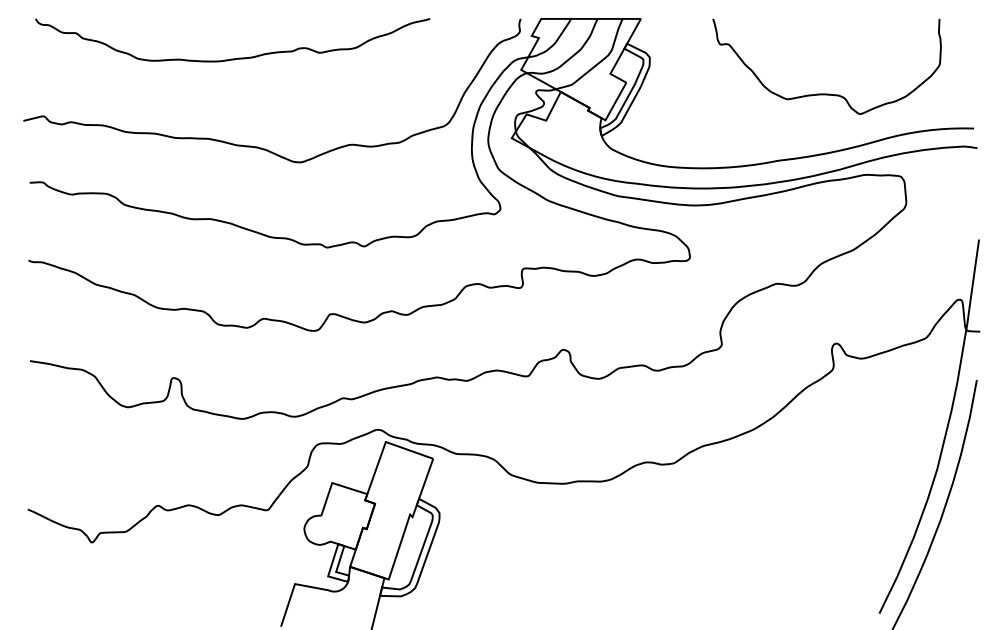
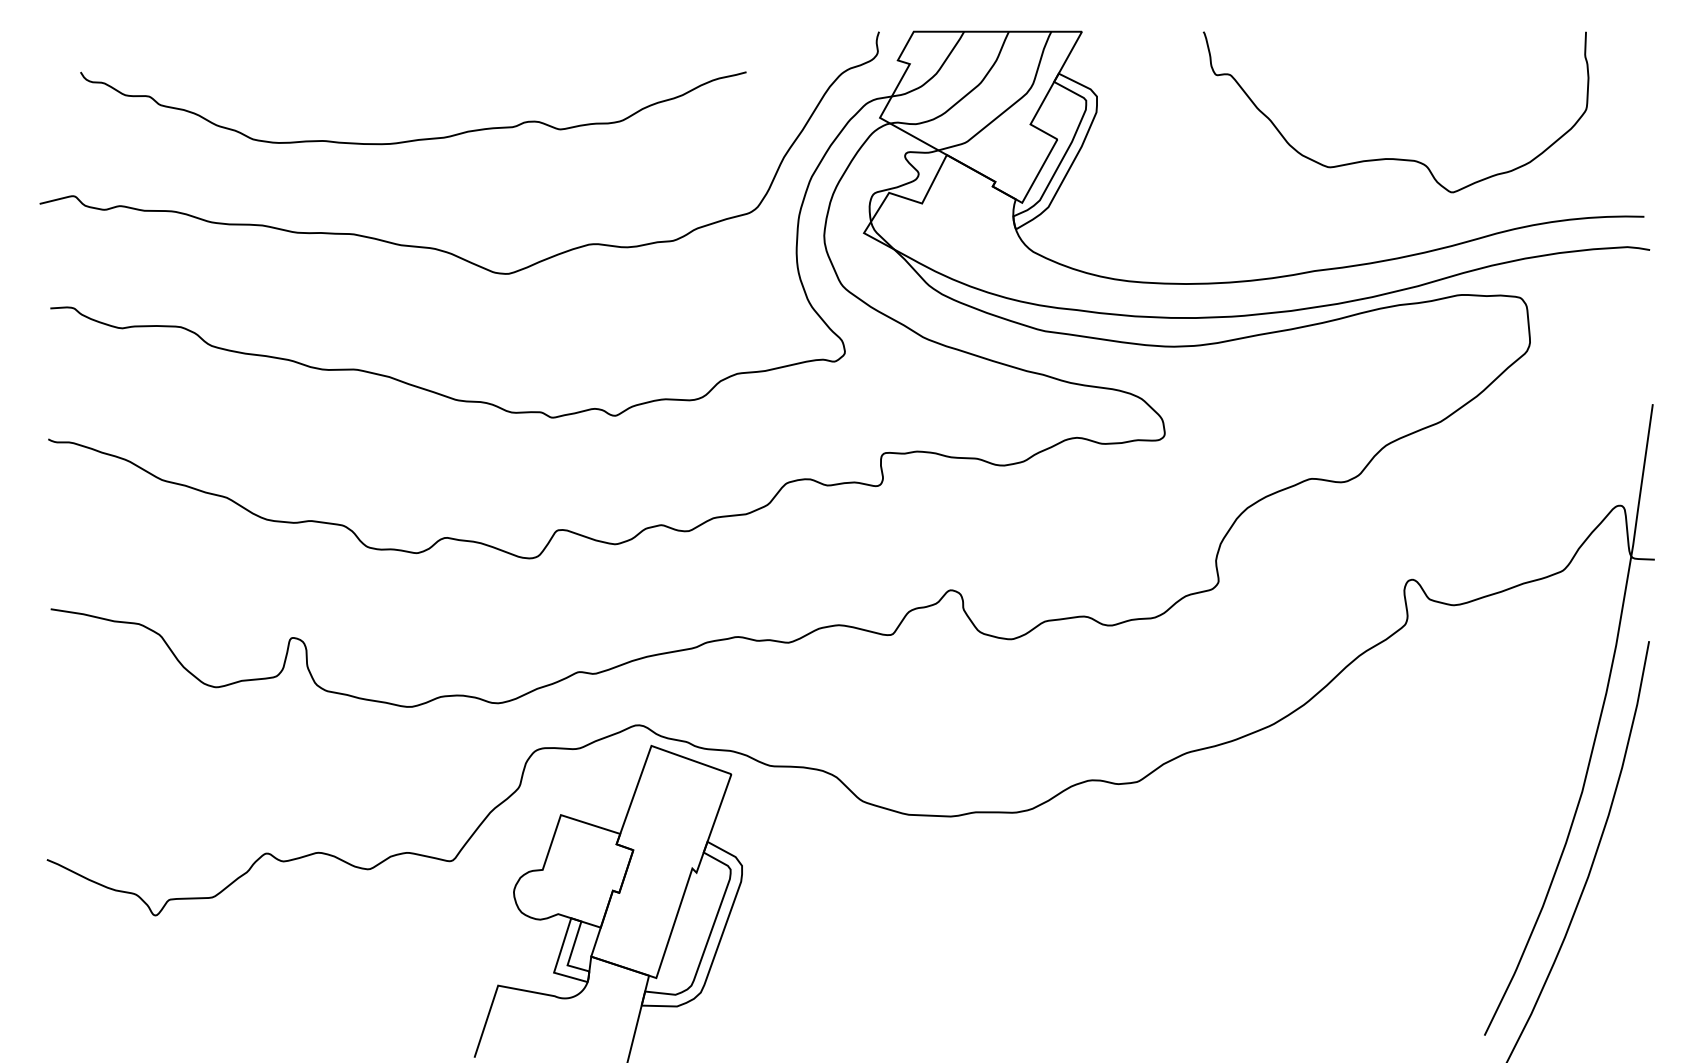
curve: (232, 58) -> (412, 139), moved

